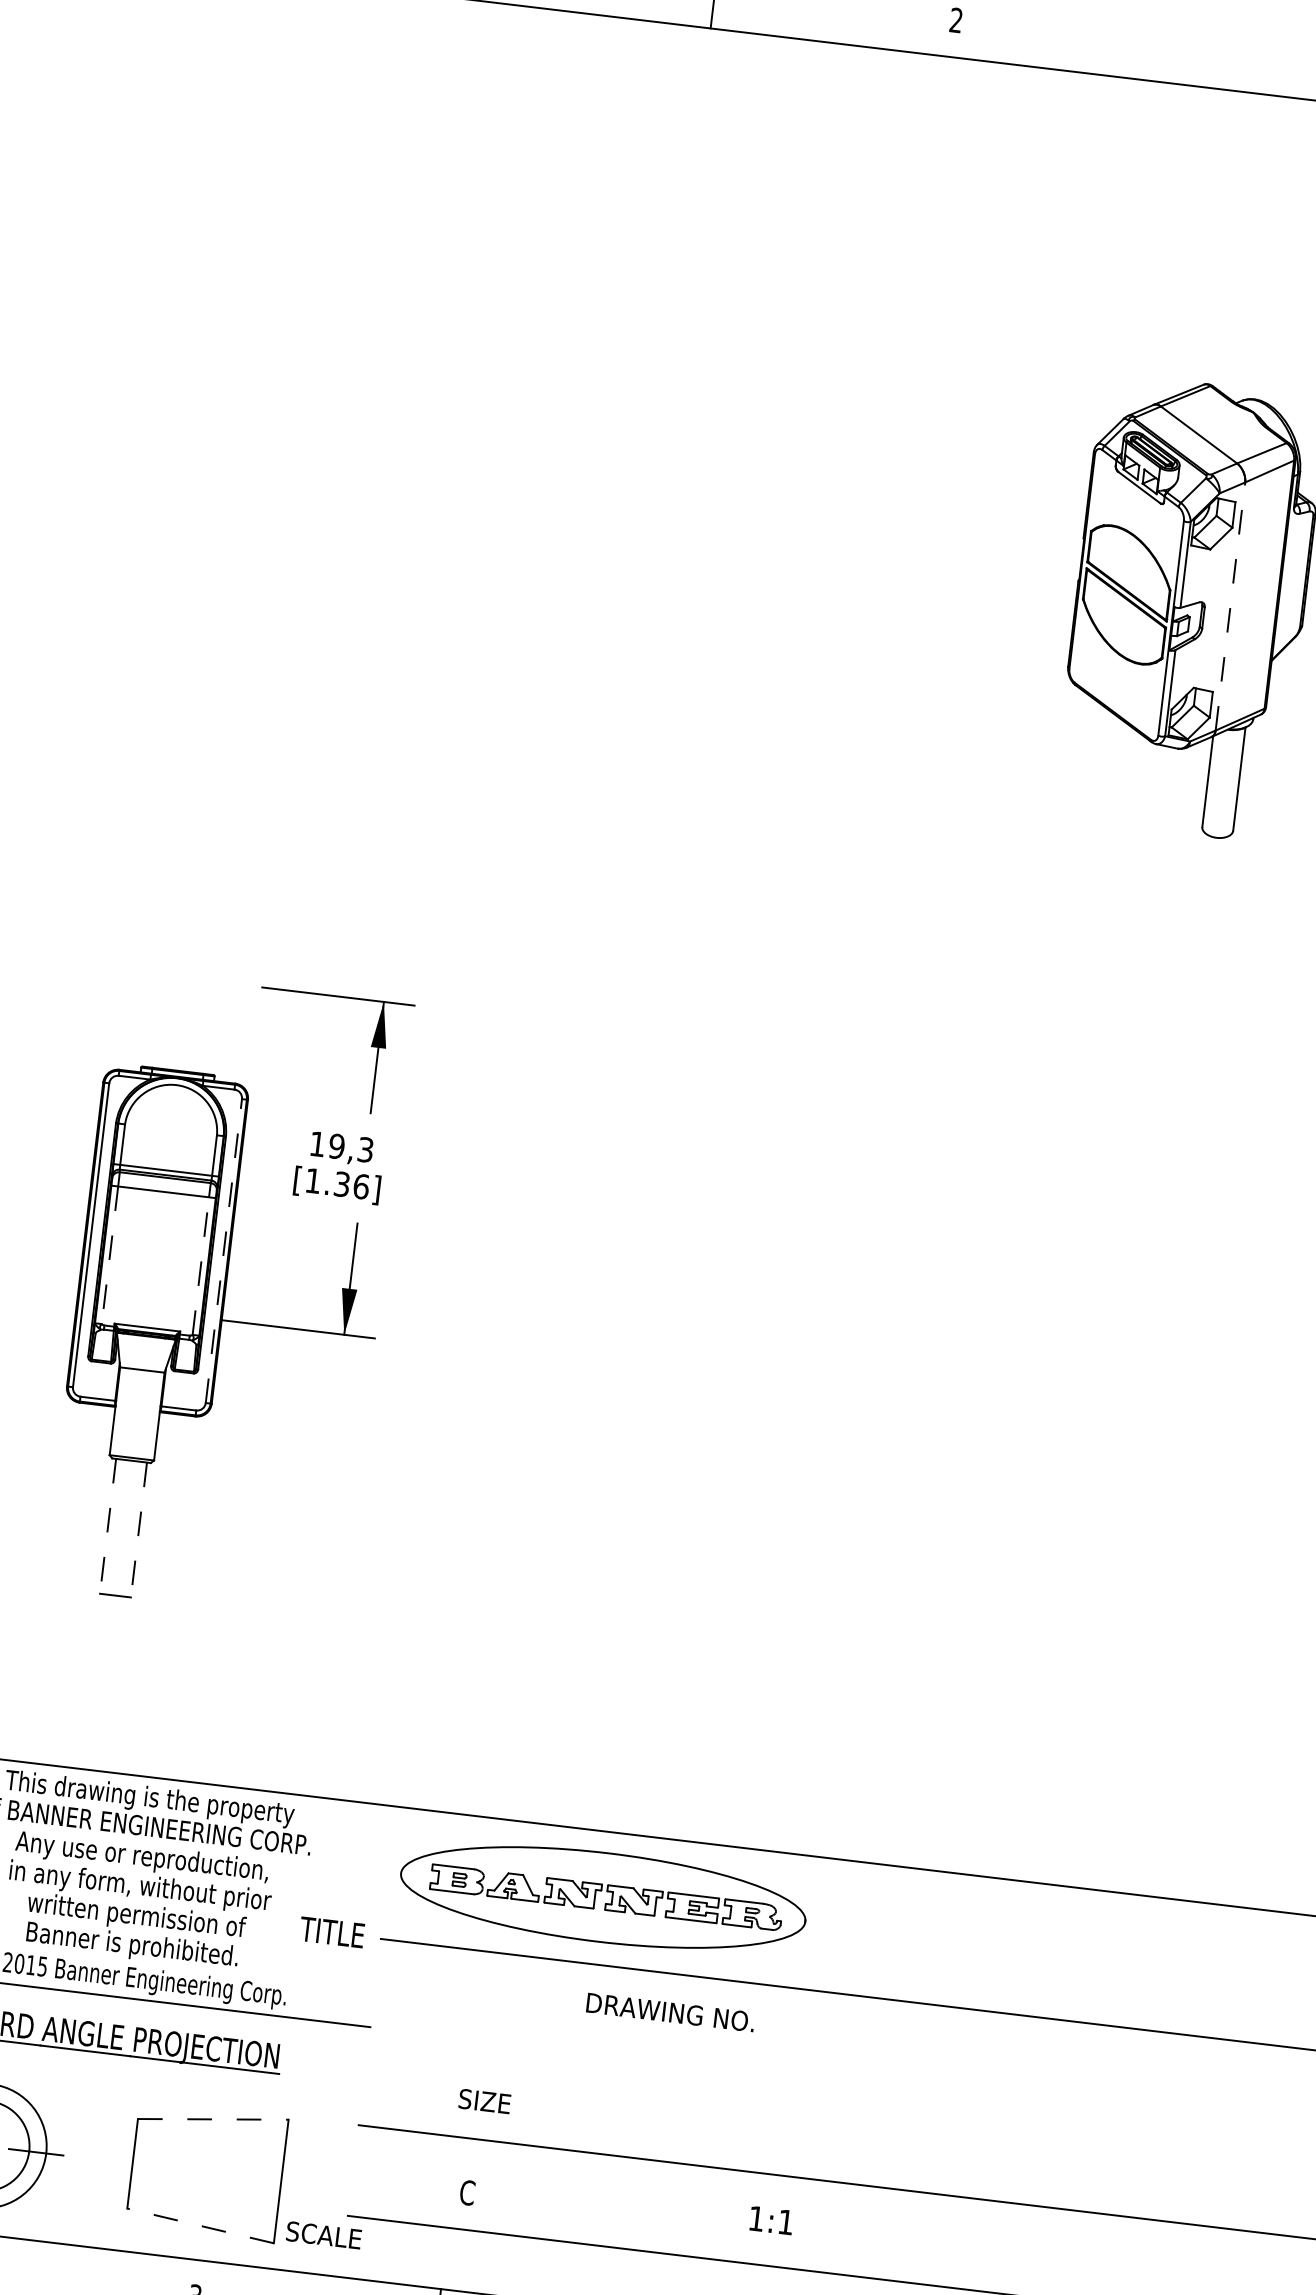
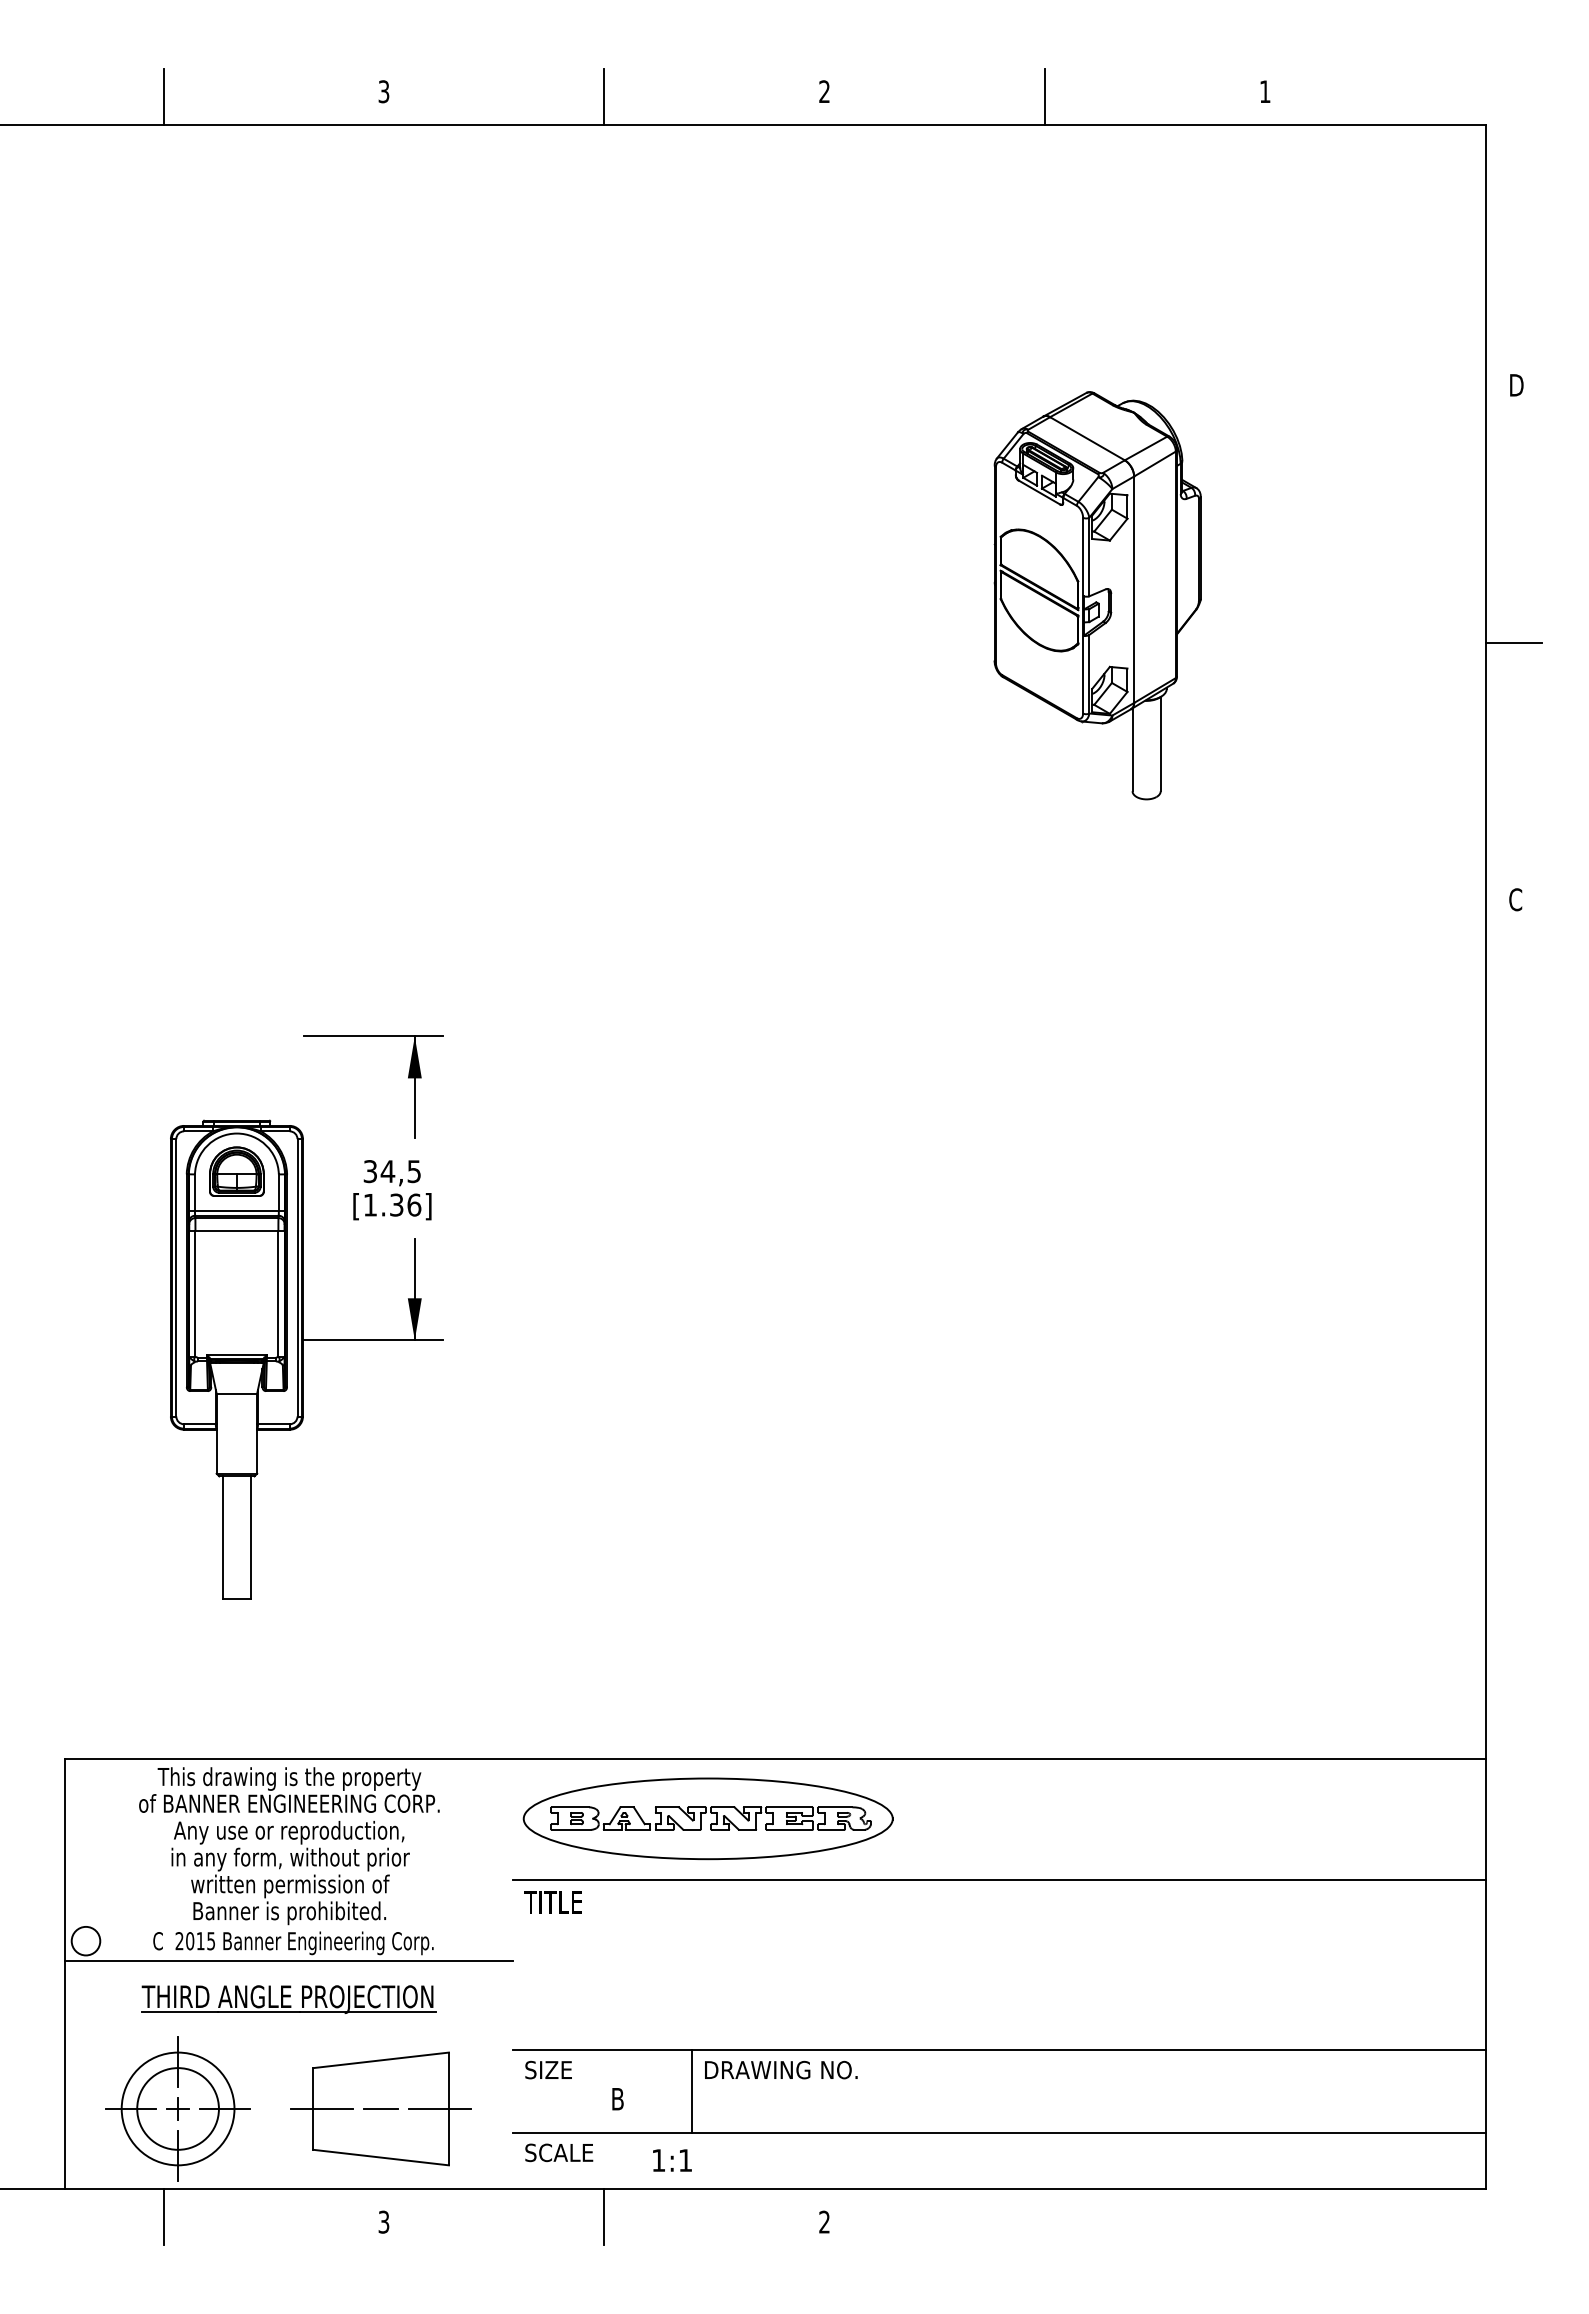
line: (1196, 55) -> (1044, 97), added
line: (1230, 606) -> (1134, 589), dashed -> solid
part: (170, 1126) -> (236, 1171), added
text: (340, 1146) -> (391, 1171), 19,3 -> 34,5
line: (223, 1250) -> (297, 1277), dashed -> solid
line: (110, 1254) -> (195, 1293), dashed -> solid
line: (201, 1265) -> (278, 1293), dashed -> solid
line: (107, 1525) -> (222, 1537), dashed -> solid
line: (139, 1529) -> (251, 1537), dashed -> solid
text: (331, 1932) -> (552, 1902), moved
text: (670, 2011) -> (781, 2069), moved
text: (484, 2100) -> (548, 2069), moved
line: (213, 2119) -> (381, 2060), dashed -> solid
line: (141, 2164) -> (321, 2108), added
line: (206, 2172) -> (380, 2108), added
line: (272, 2179) -> (440, 2108), added
text: (467, 2192) -> (617, 2098), C -> B
line: (549, 2192) -> (691, 2090), added
text: (771, 2220) -> (672, 2160), moved
line: (199, 2225) -> (380, 2157), dashed -> solid
text: (324, 2235) -> (559, 2152), moved

